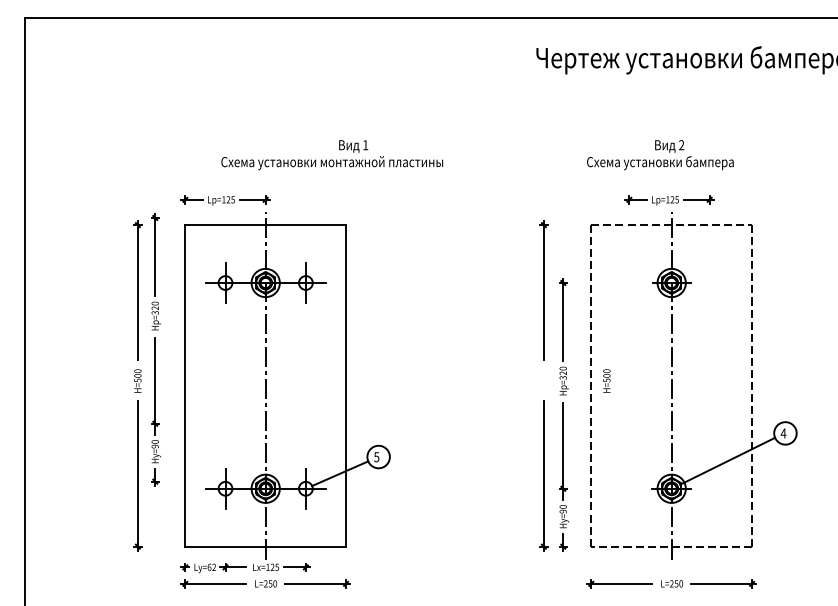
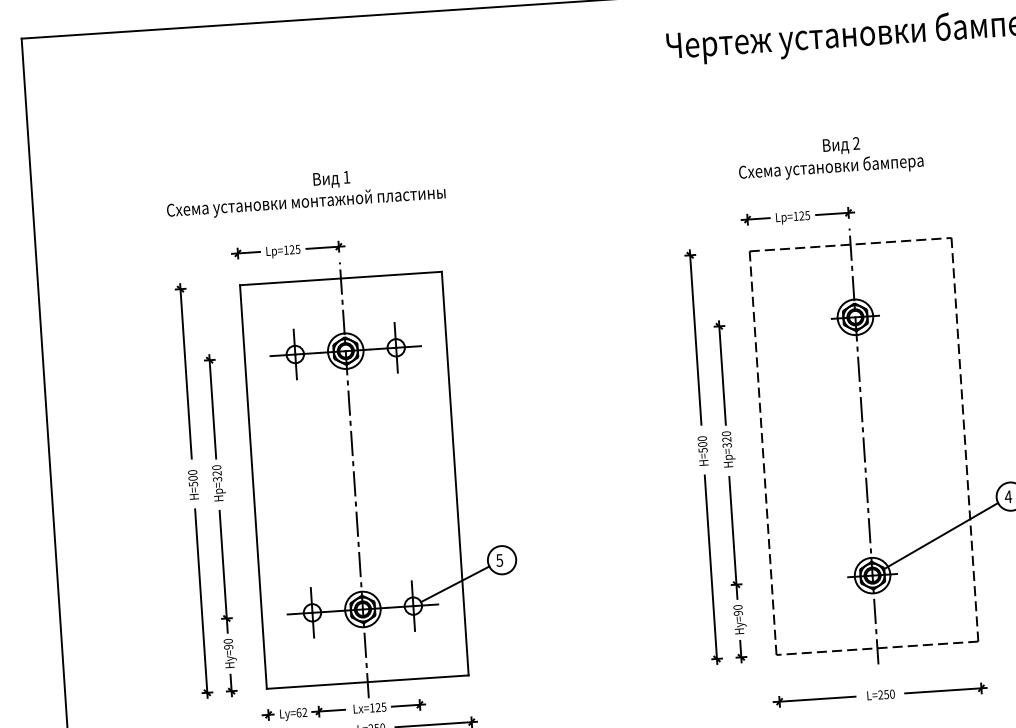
text: (332, 155) -> (306, 193), moved
part: (669, 200) -> (798, 217), moved
part: (155, 349) -> (220, 525), moved
text: (606, 380) -> (702, 450), moved

